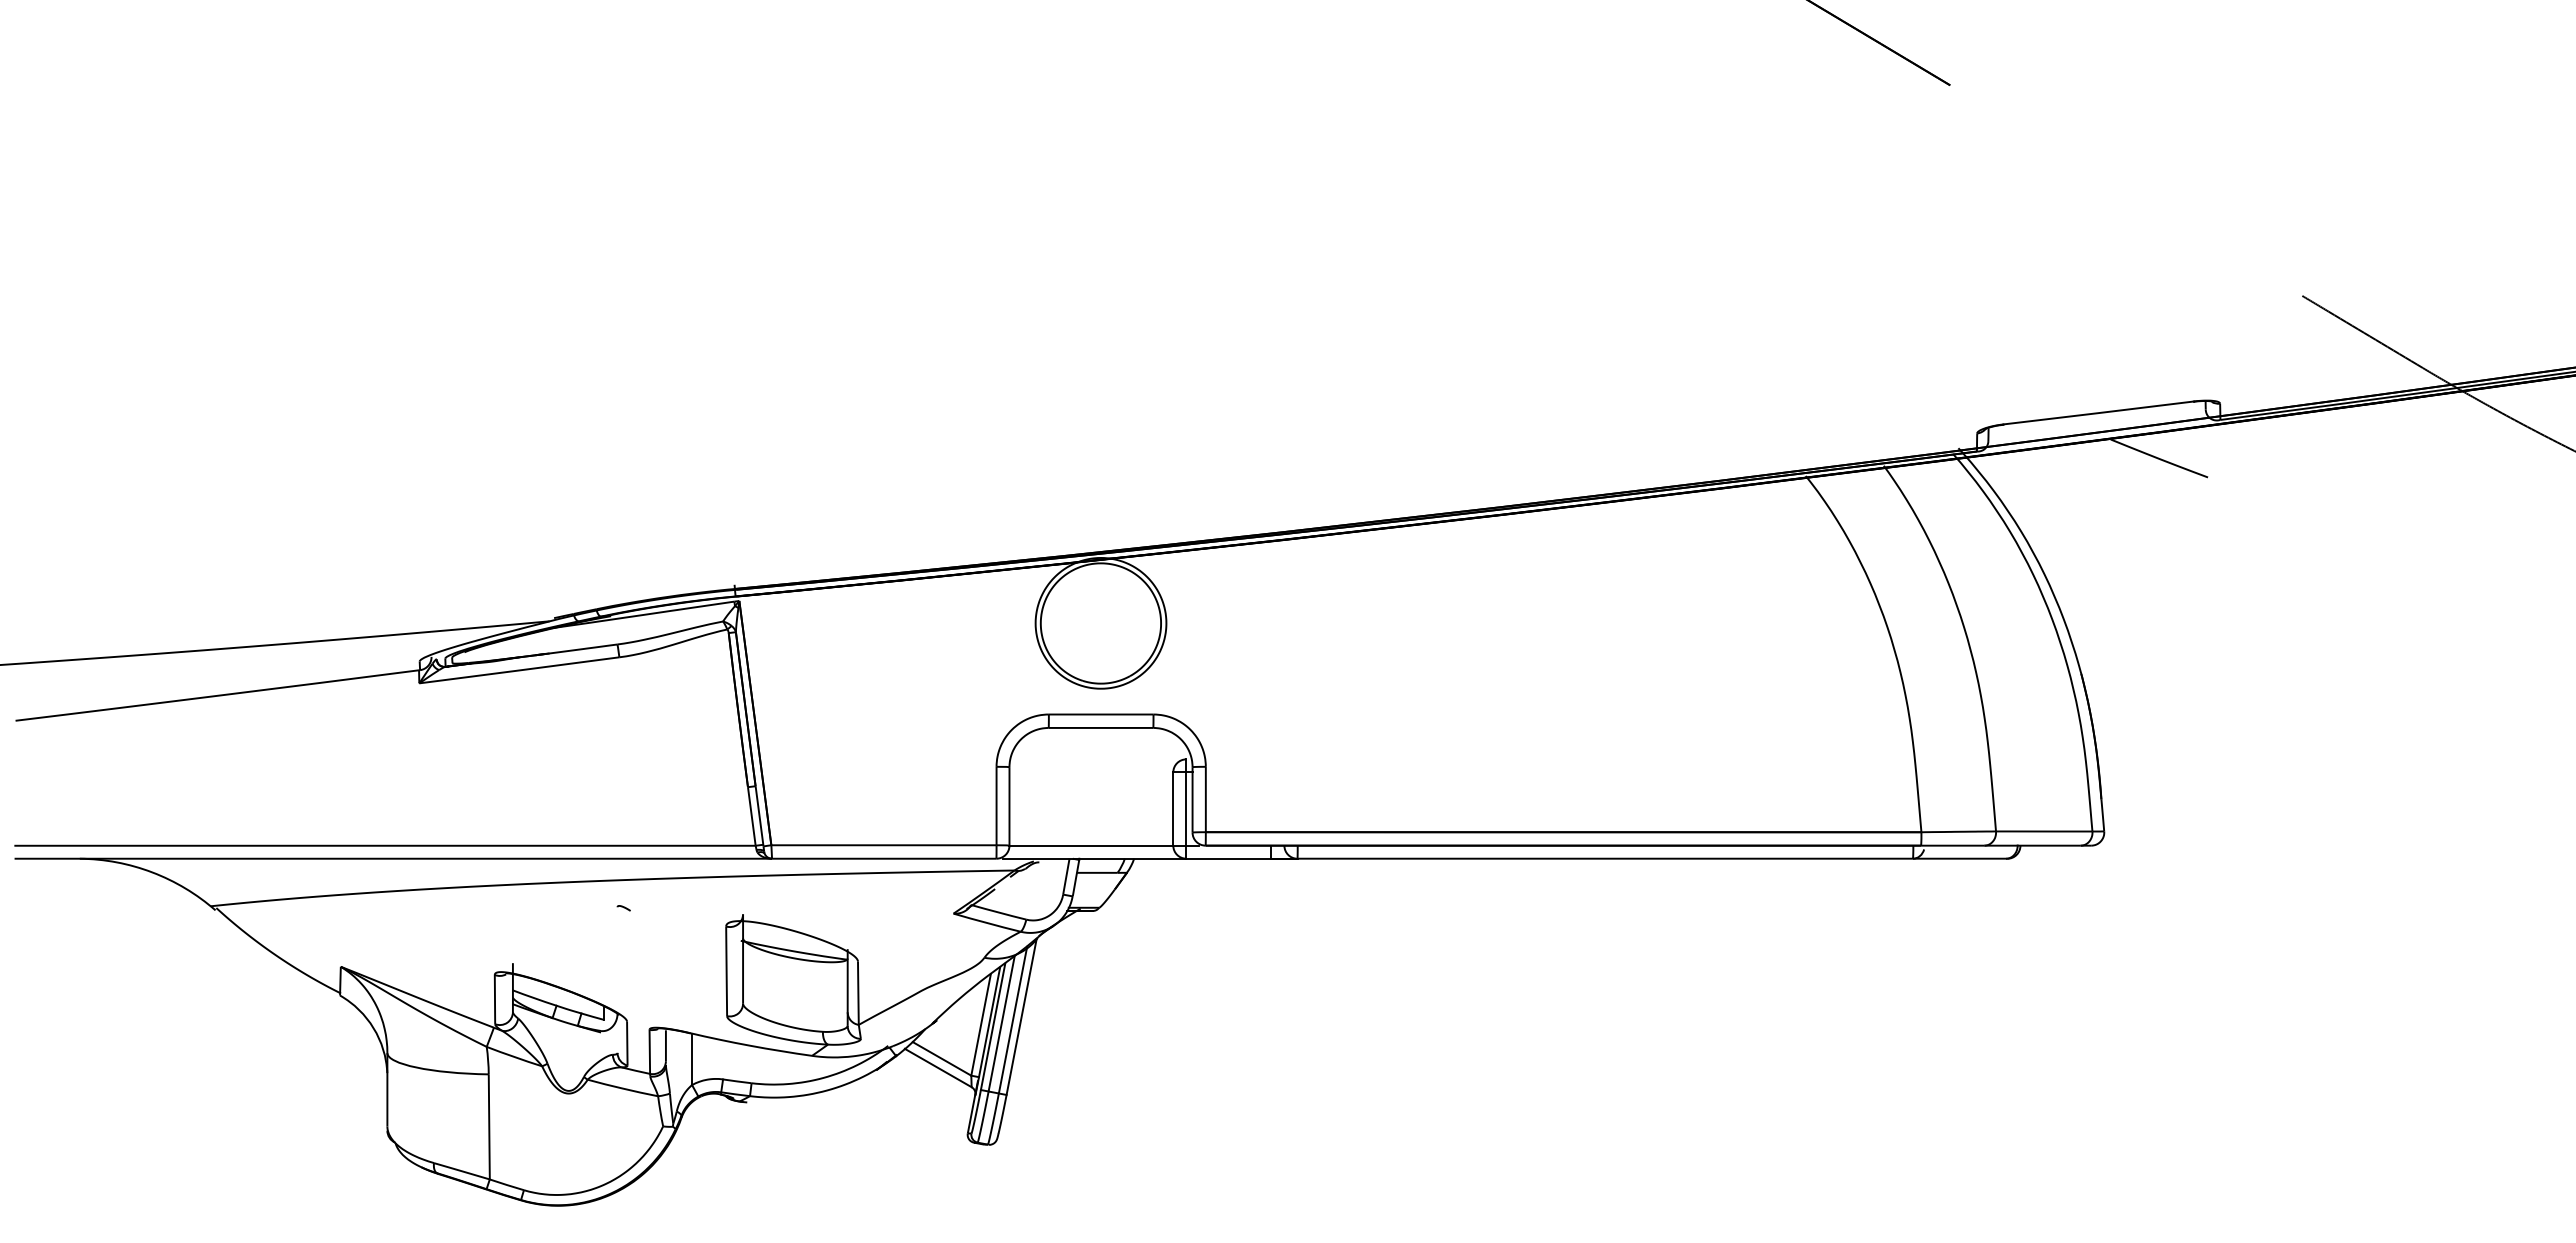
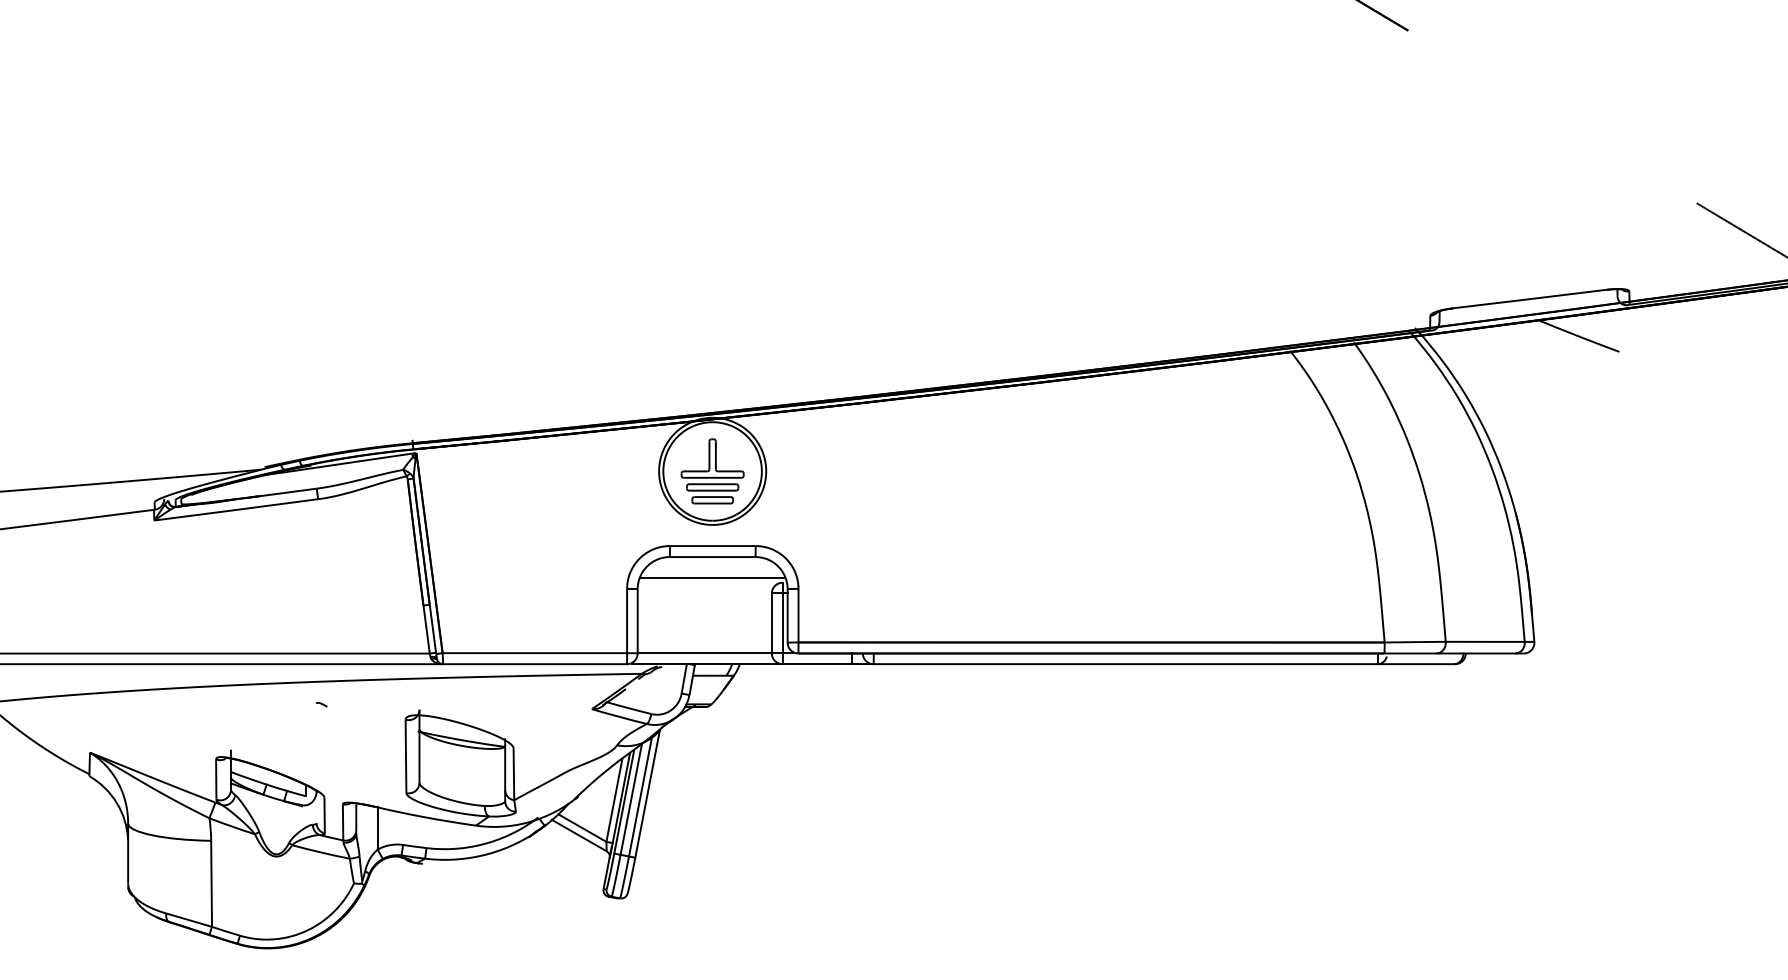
part: (1100, 623) -> (712, 471), added
line: (1100, 754) -> (712, 578), added

